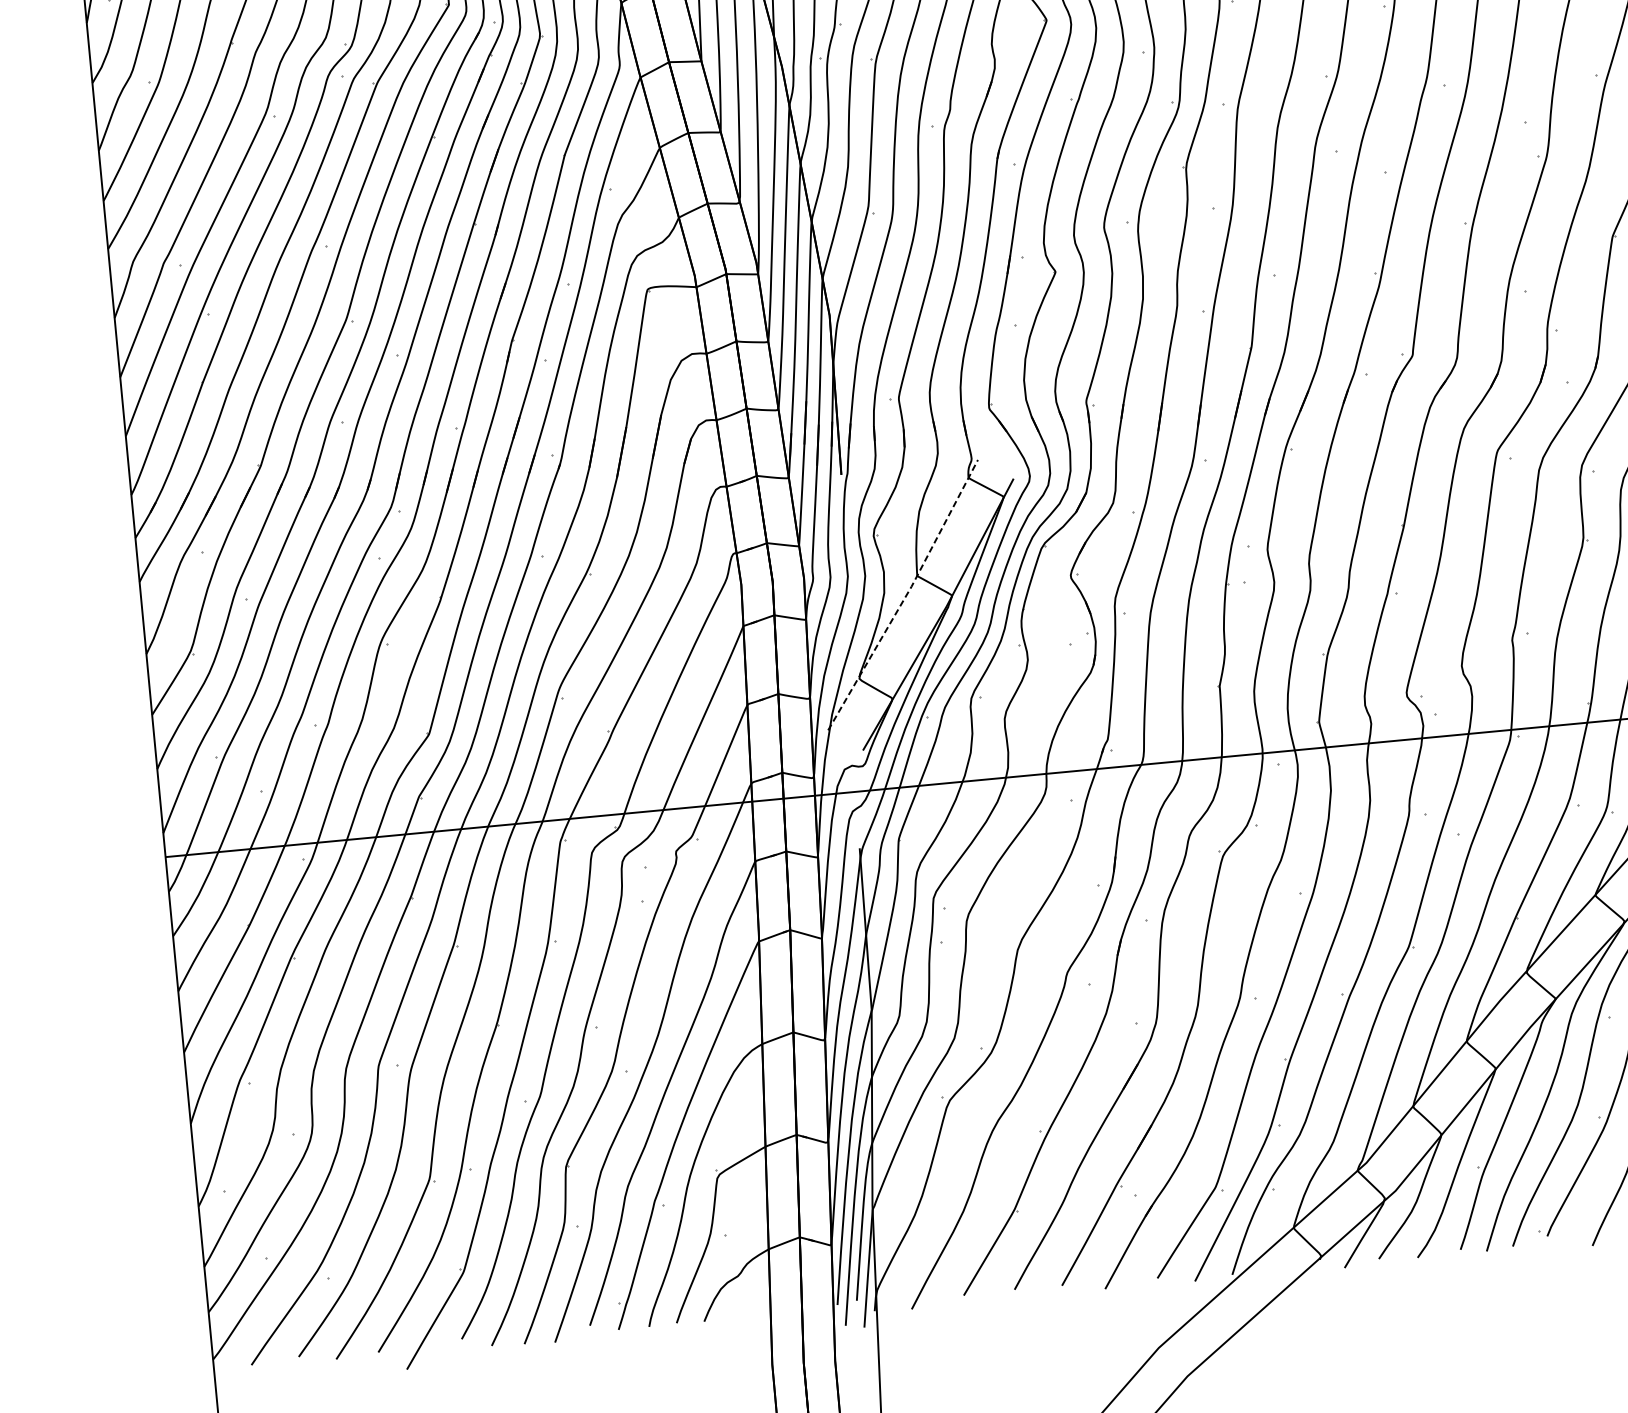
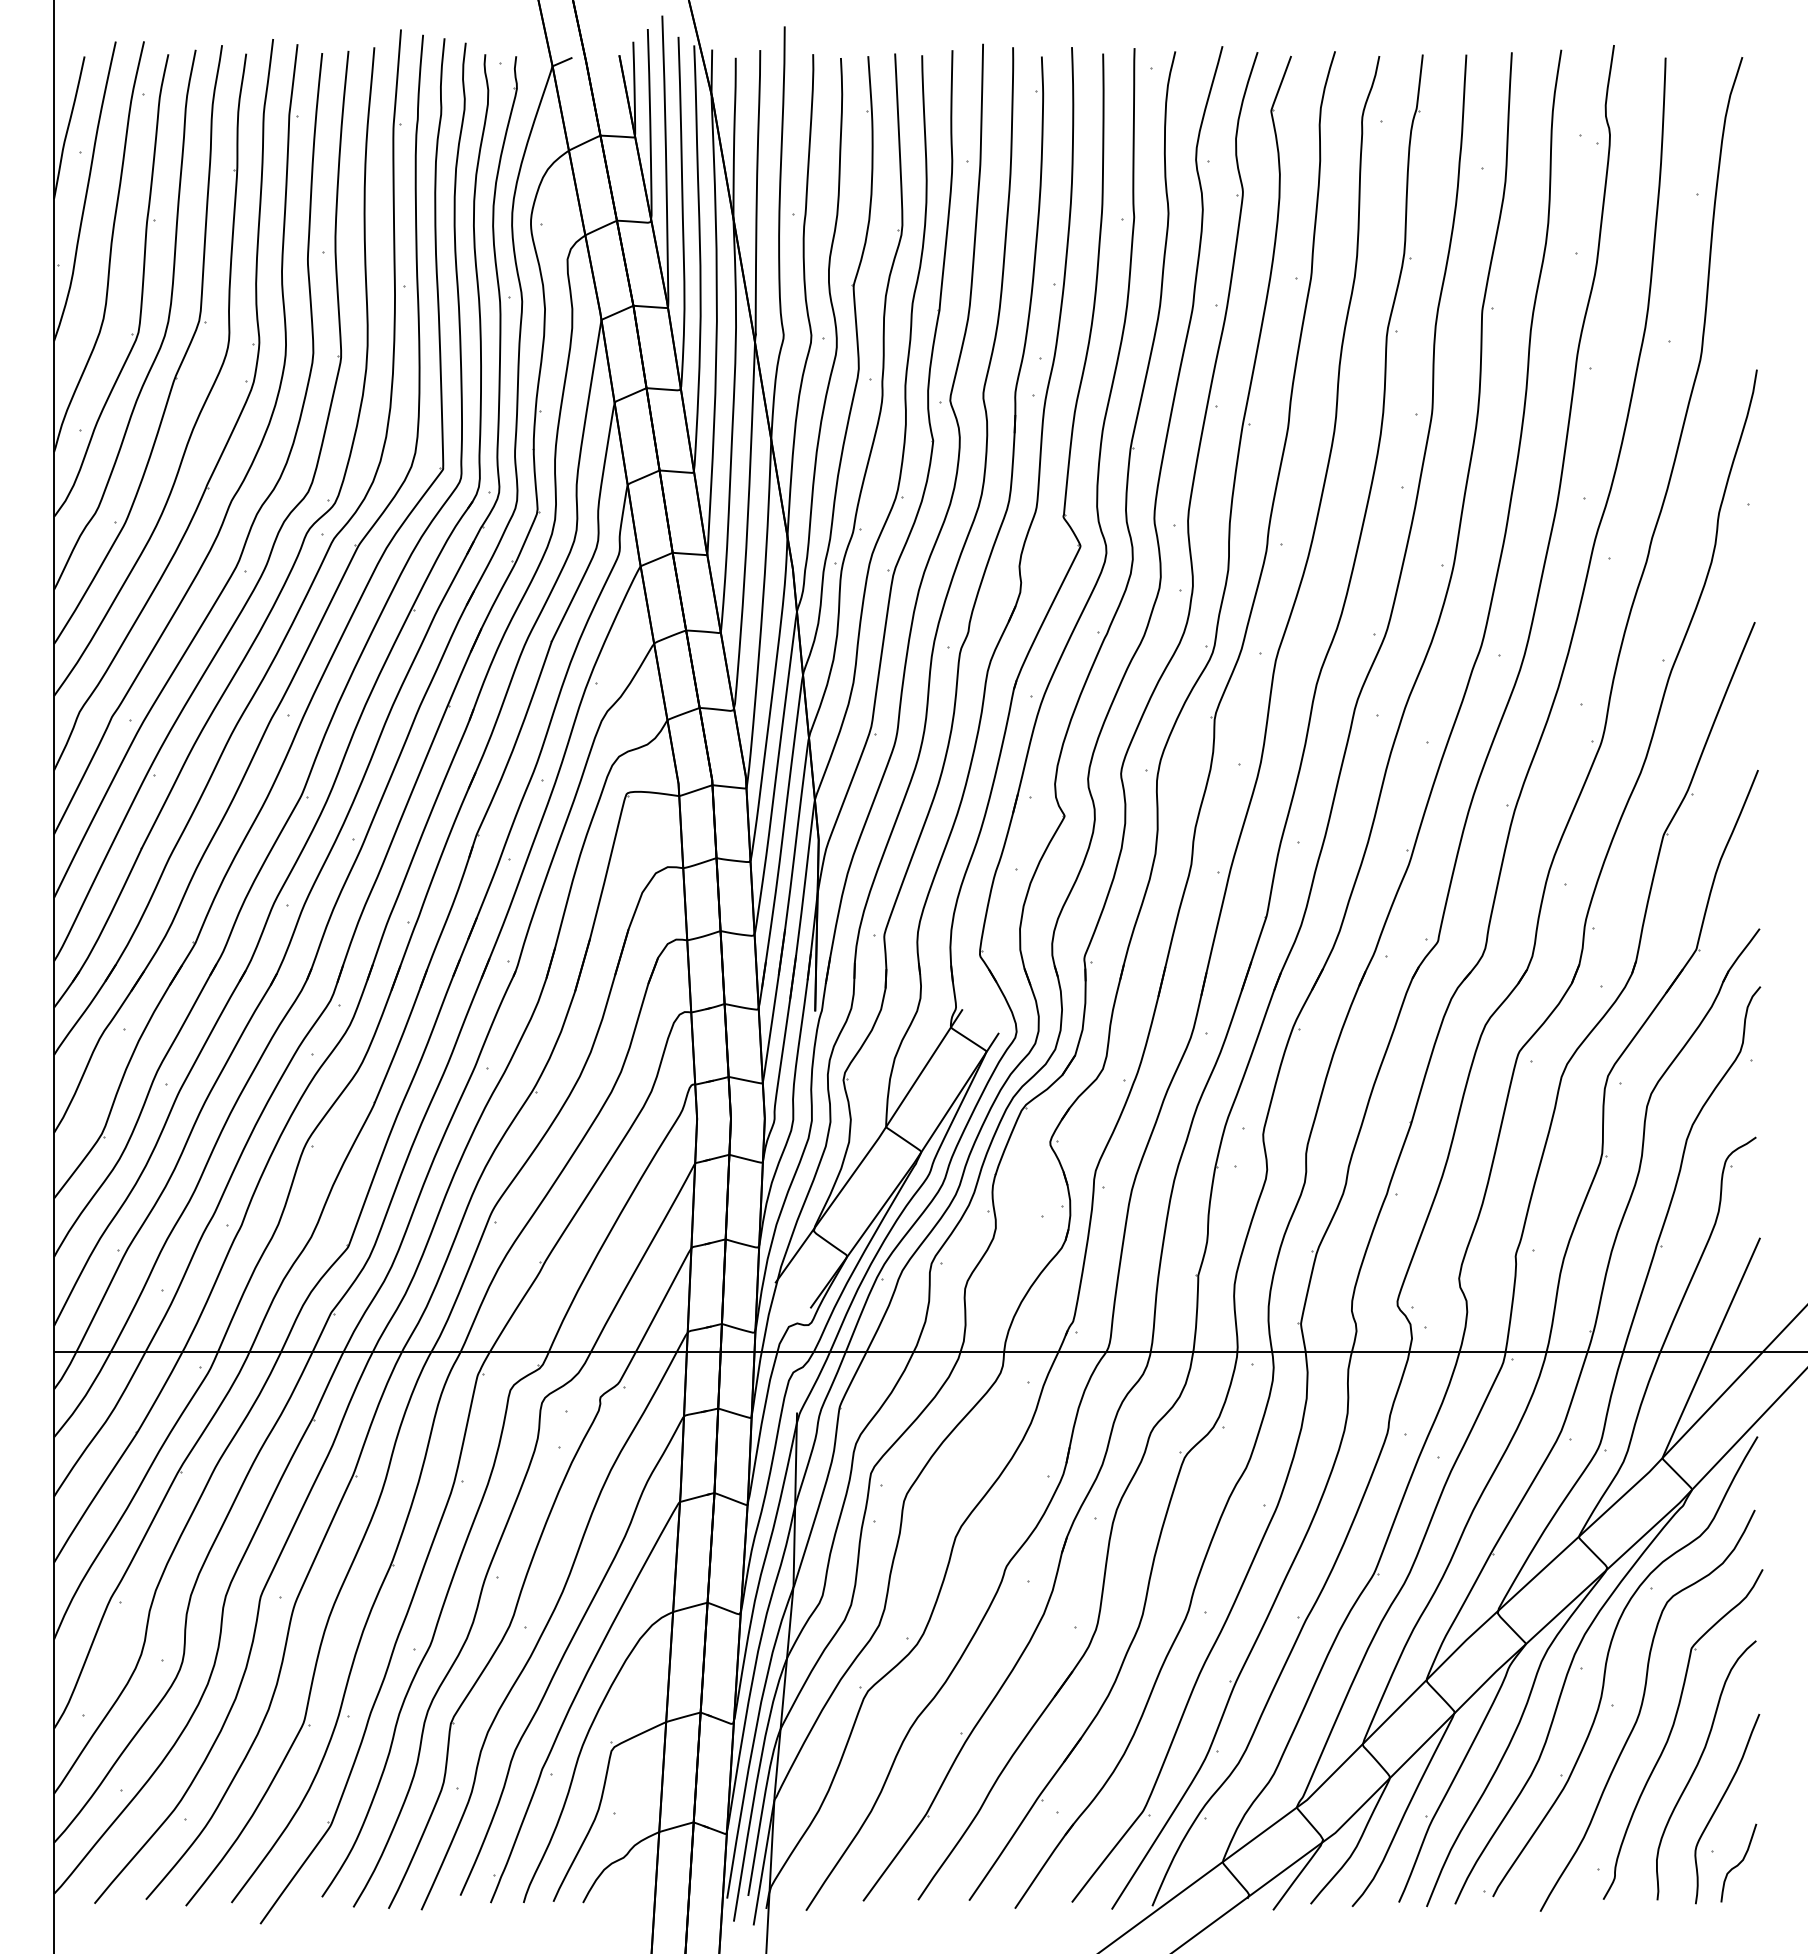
line: (905, 596) -> (871, 1147), dashed -> solid

